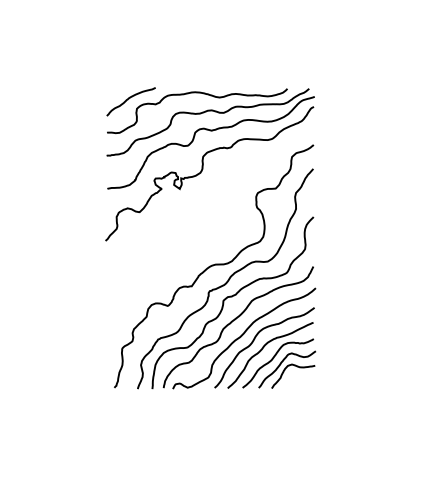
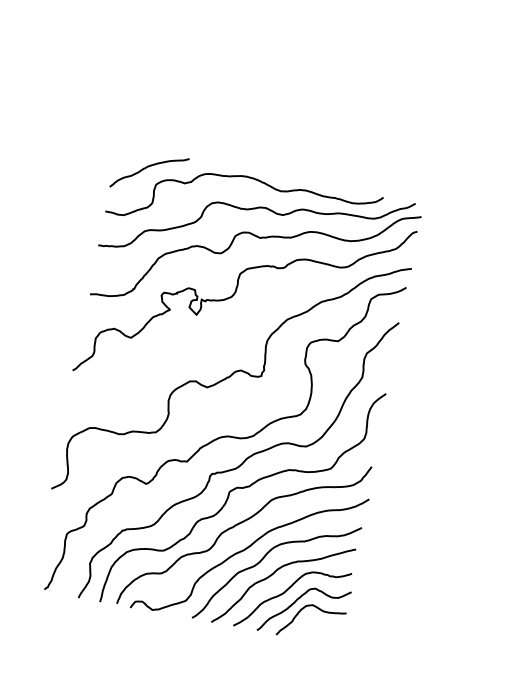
curve: (210, 225) -> (231, 377), added

